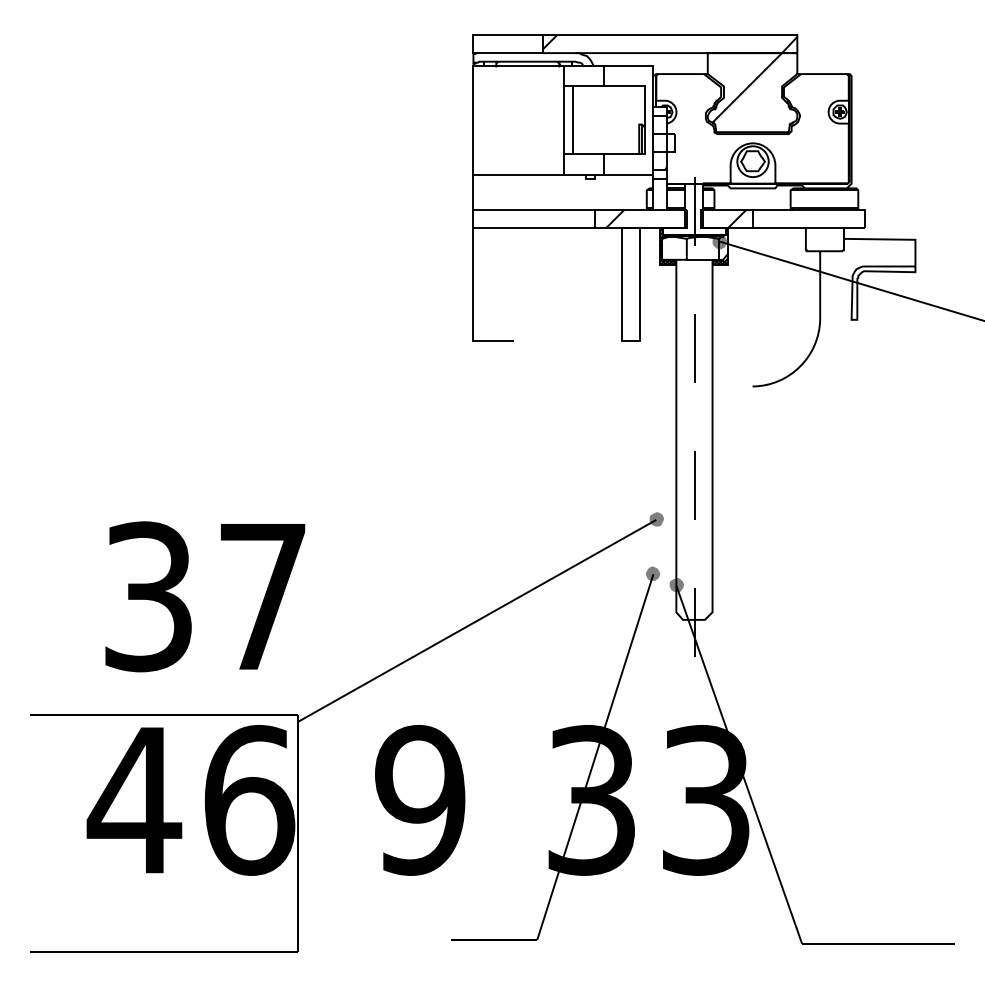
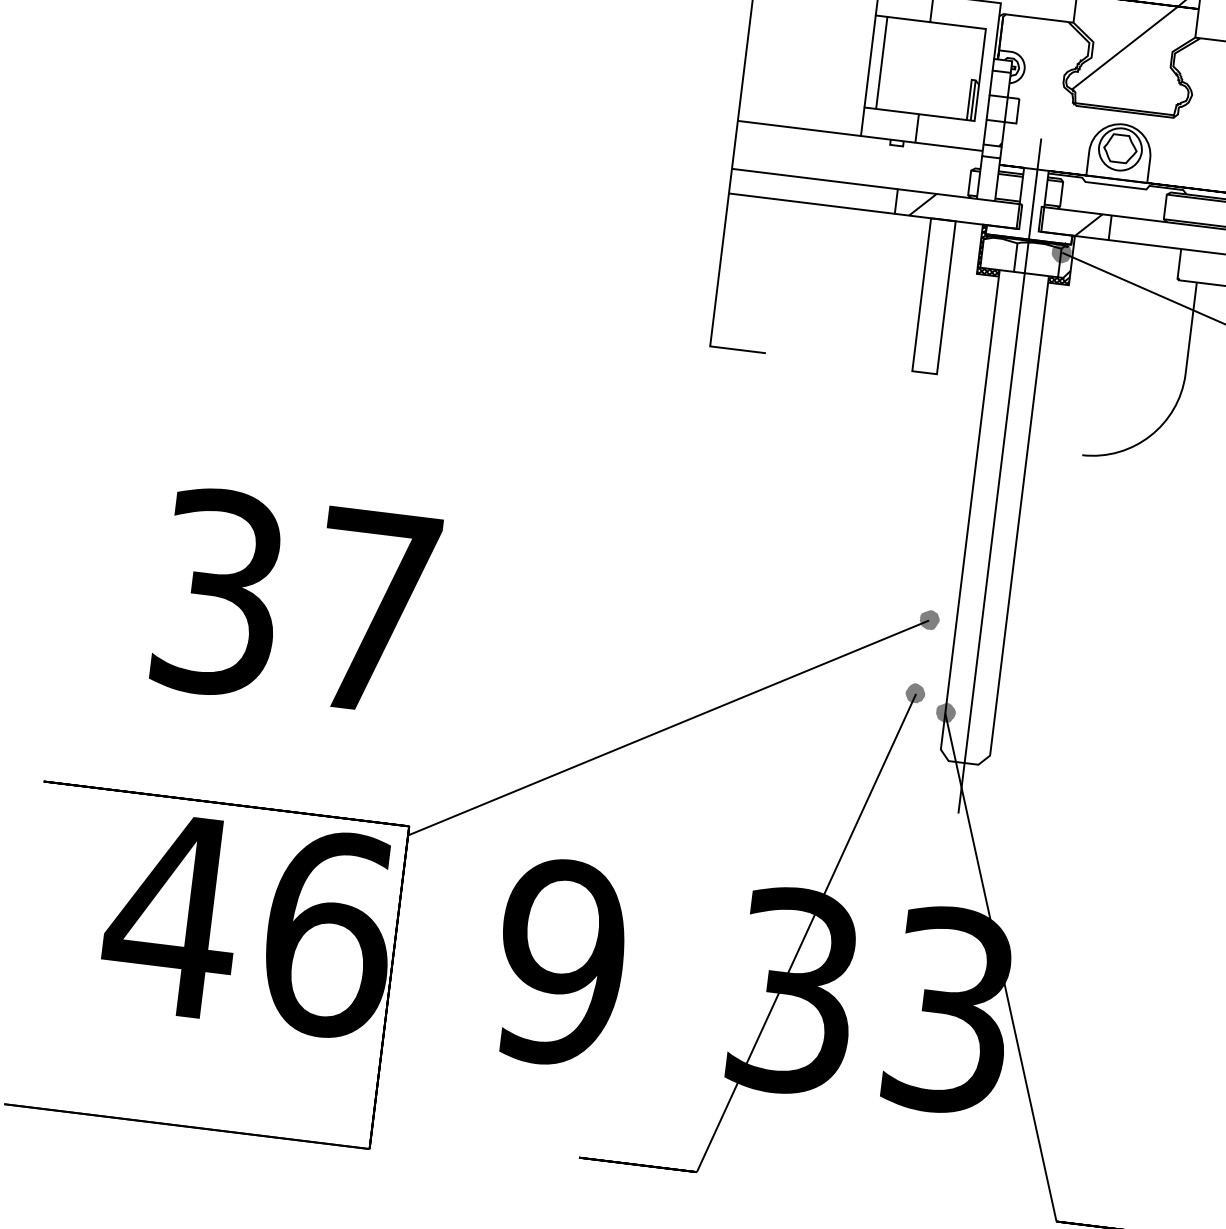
line: (694, 408) -> (999, 475), dashed -> solid
text: (205, 596) -> (296, 601), moved

